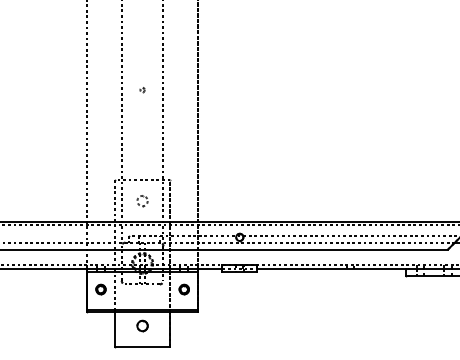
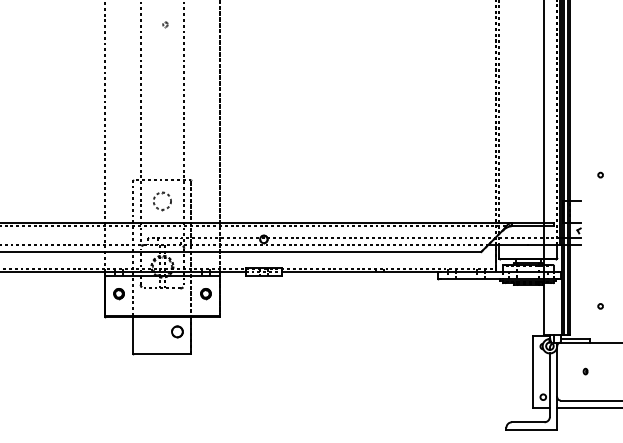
part: (142, 89) -> (165, 24), moved
part: (142, 201) -> (162, 201), size x1.6
part: (142, 325) -> (177, 331), moved

